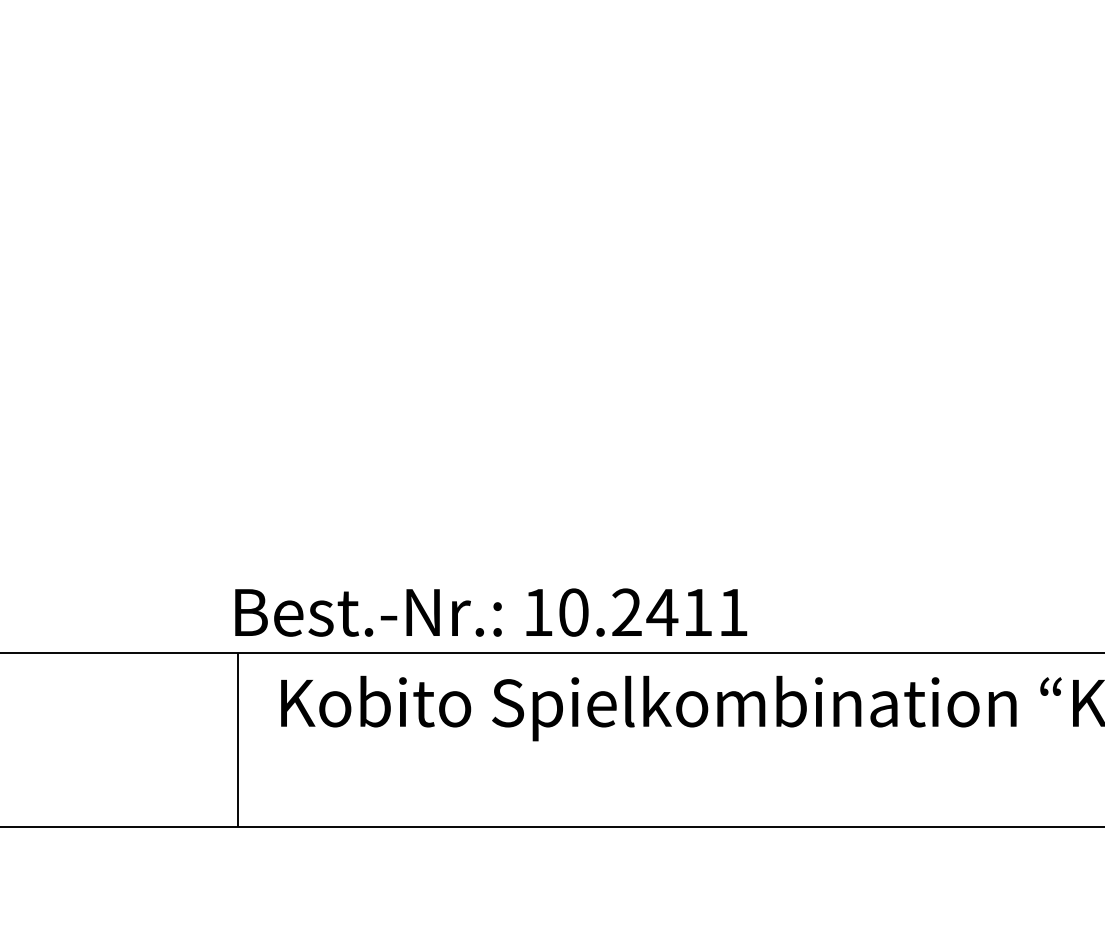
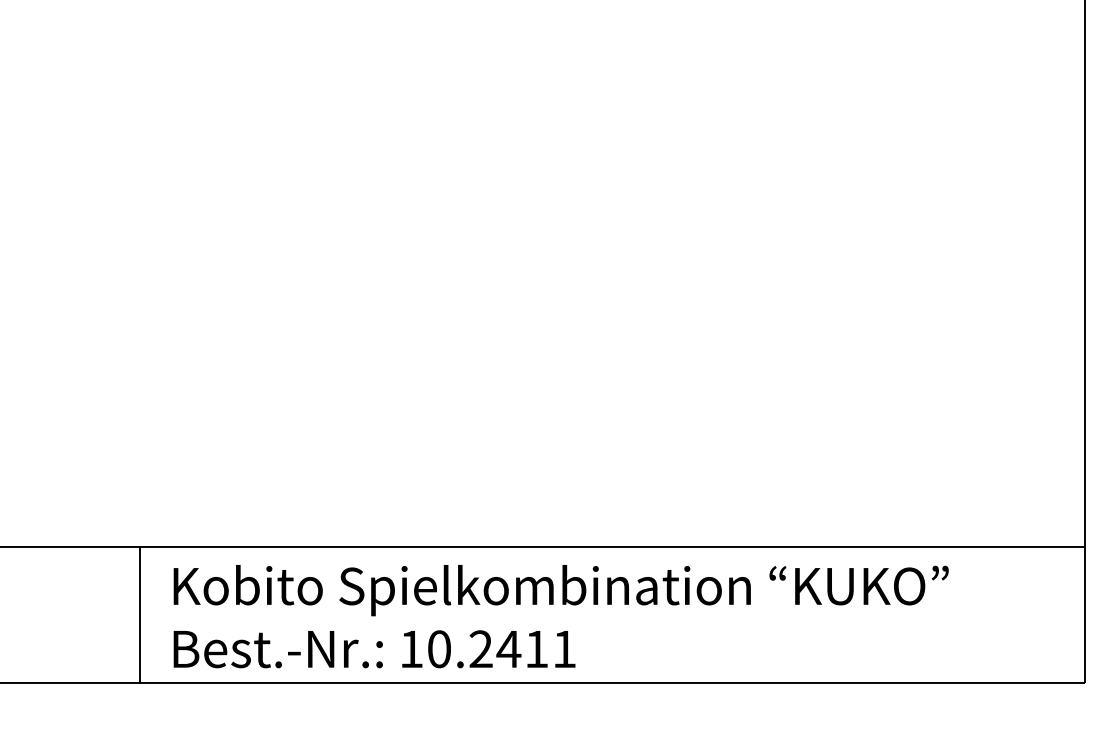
text: (491, 612) -> (374, 649), moved

